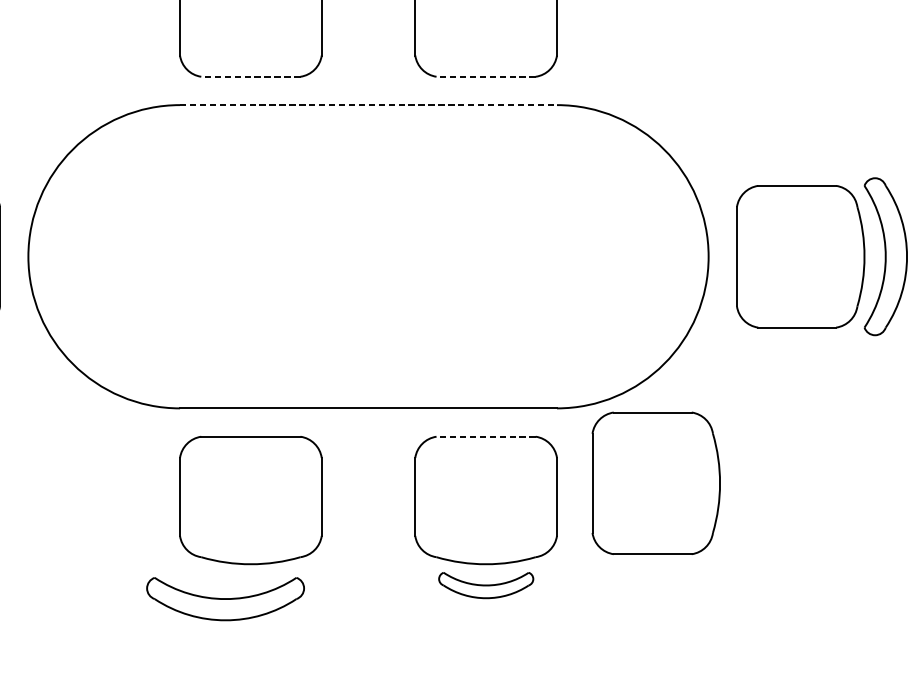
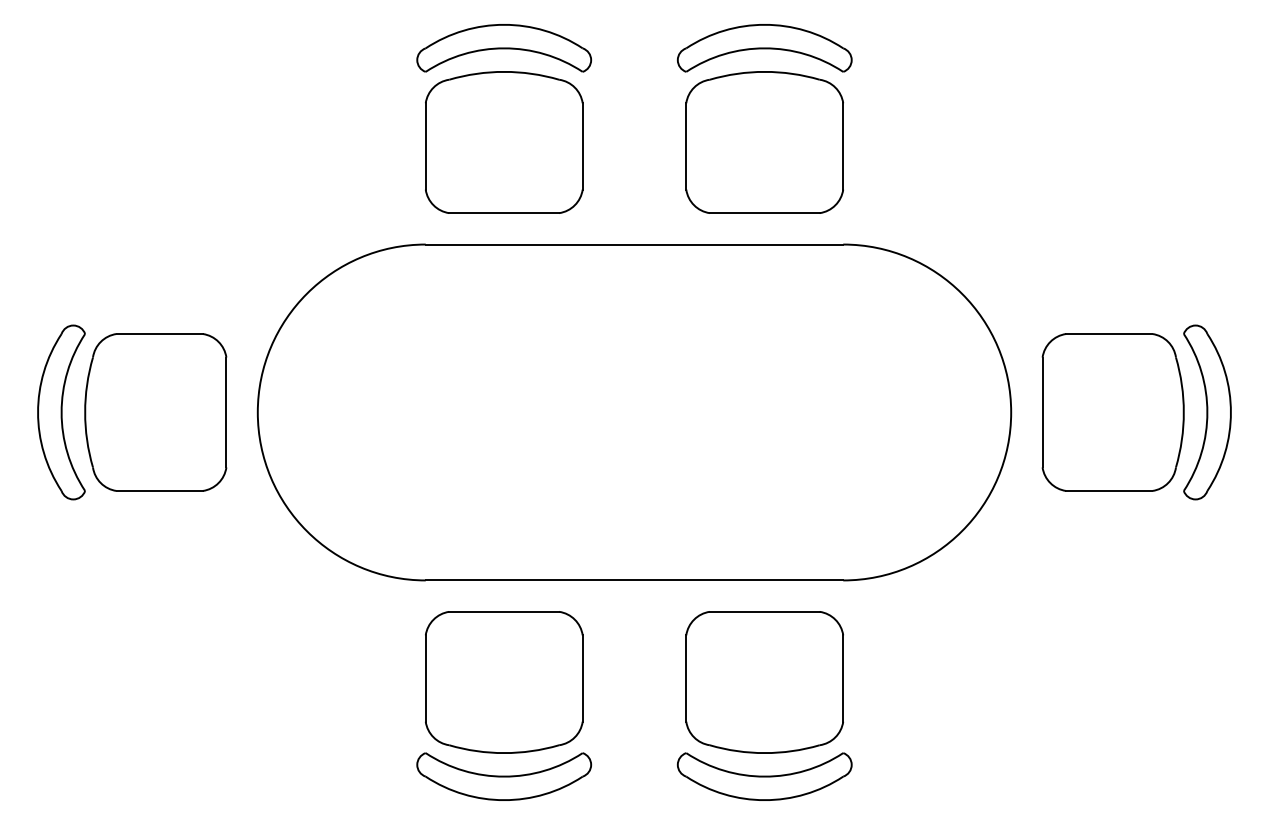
line: (251, 77) -> (504, 213), dashed -> solid
line: (485, 77) -> (764, 213), dashed -> solid
line: (368, 105) -> (634, 244), dashed -> solid
line: (485, 436) -> (764, 611), dashed -> solid
part: (655, 483) -> (952, 663), removed
part: (485, 585) -> (764, 776), size x1.67
part: (225, 598) -> (504, 776), moved

